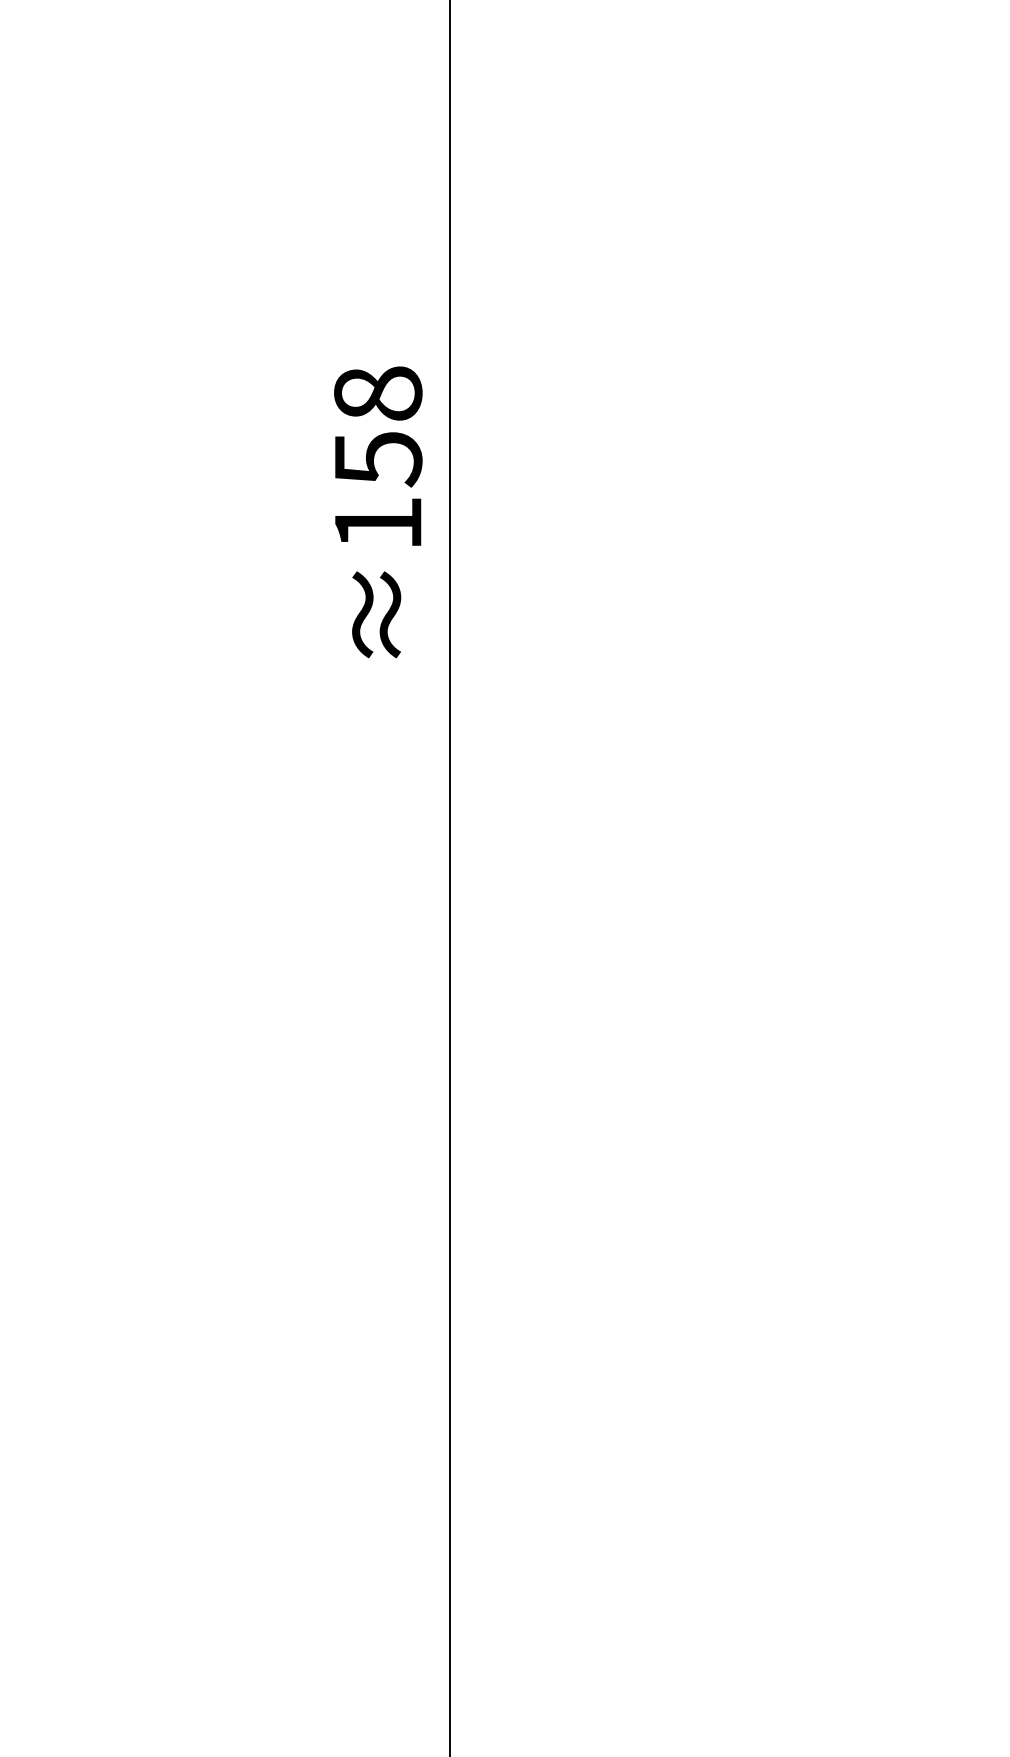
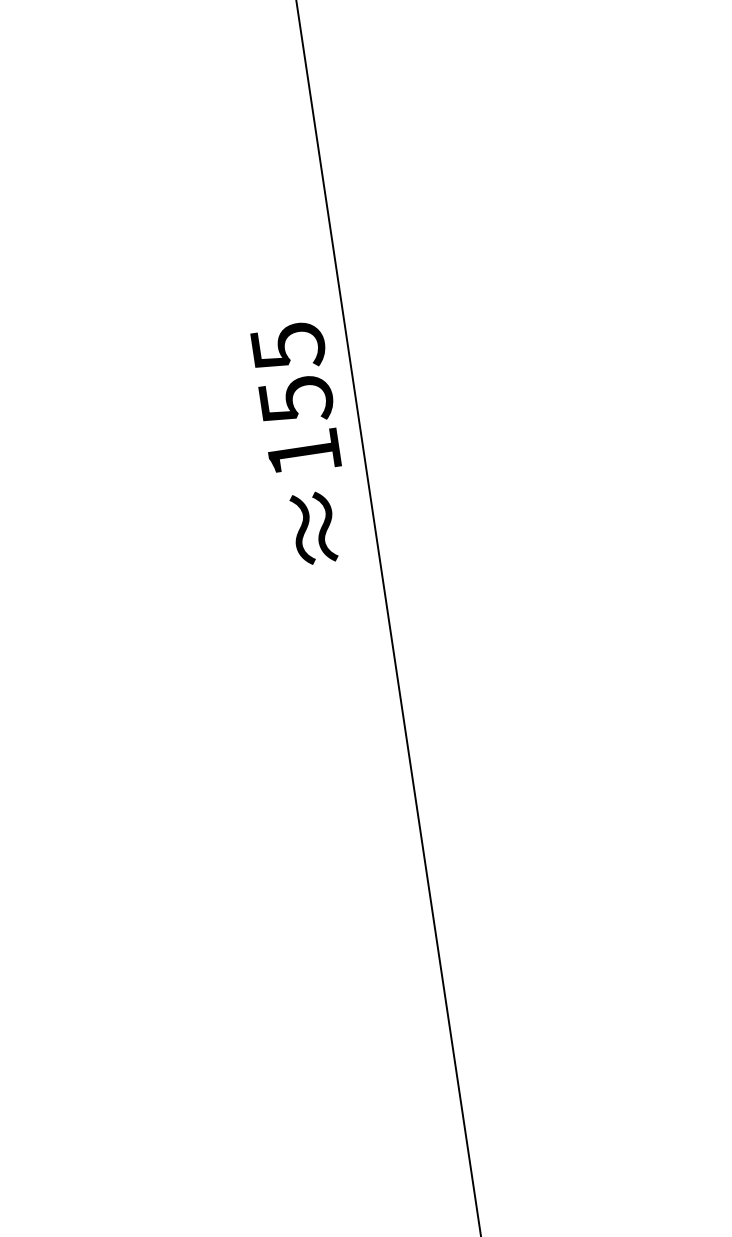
text: (378, 394) -> (288, 347), 158 -> 155

